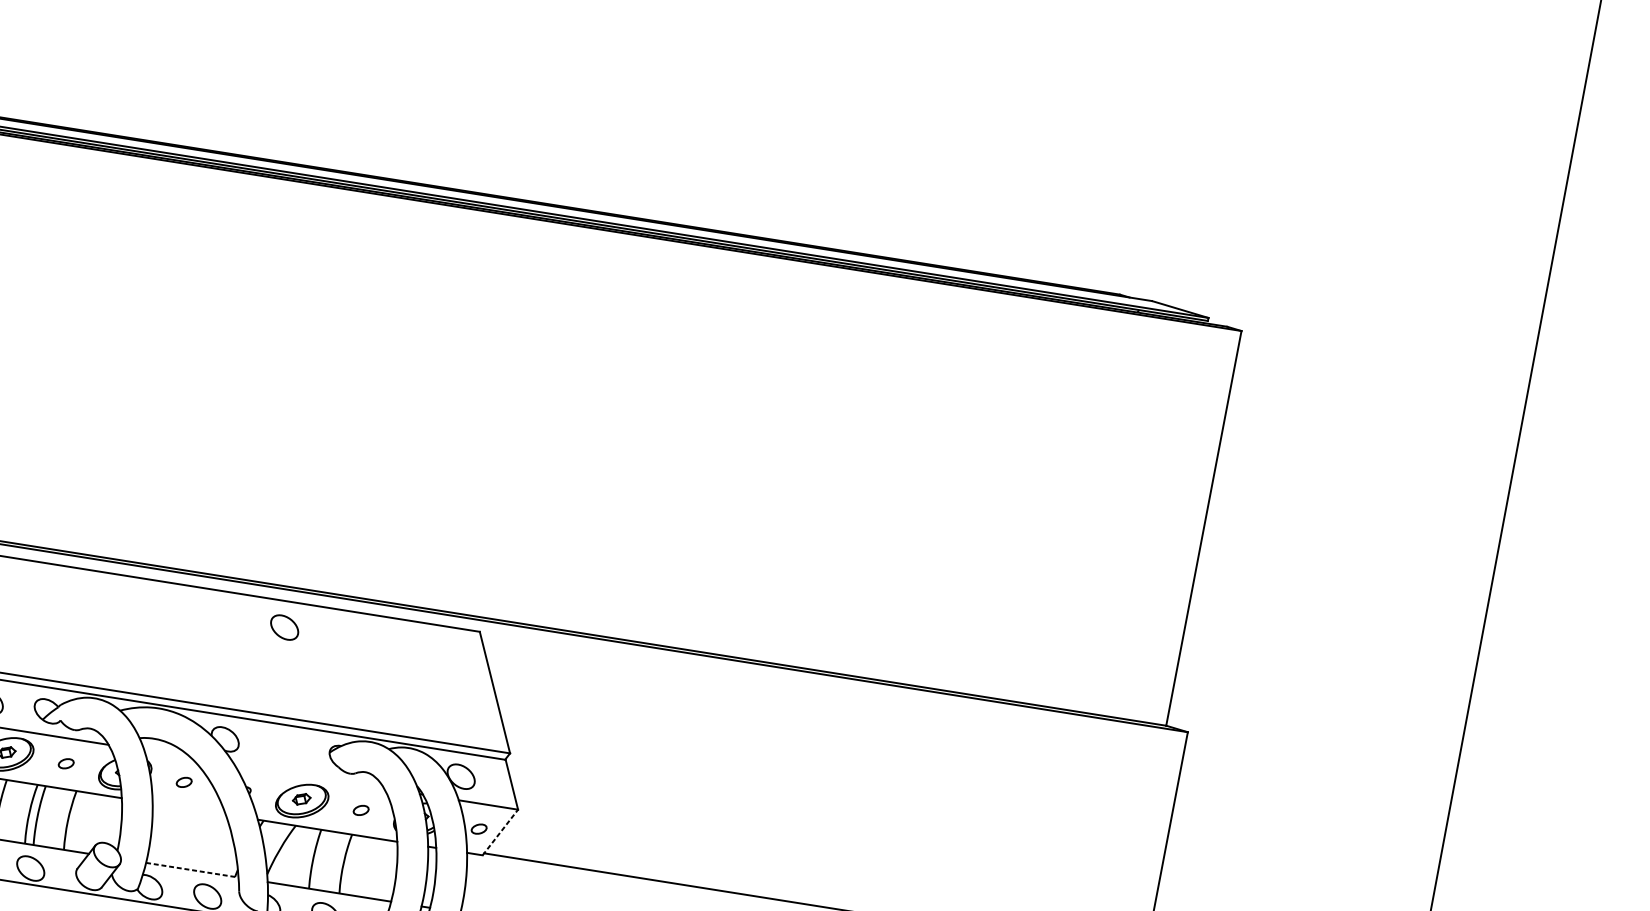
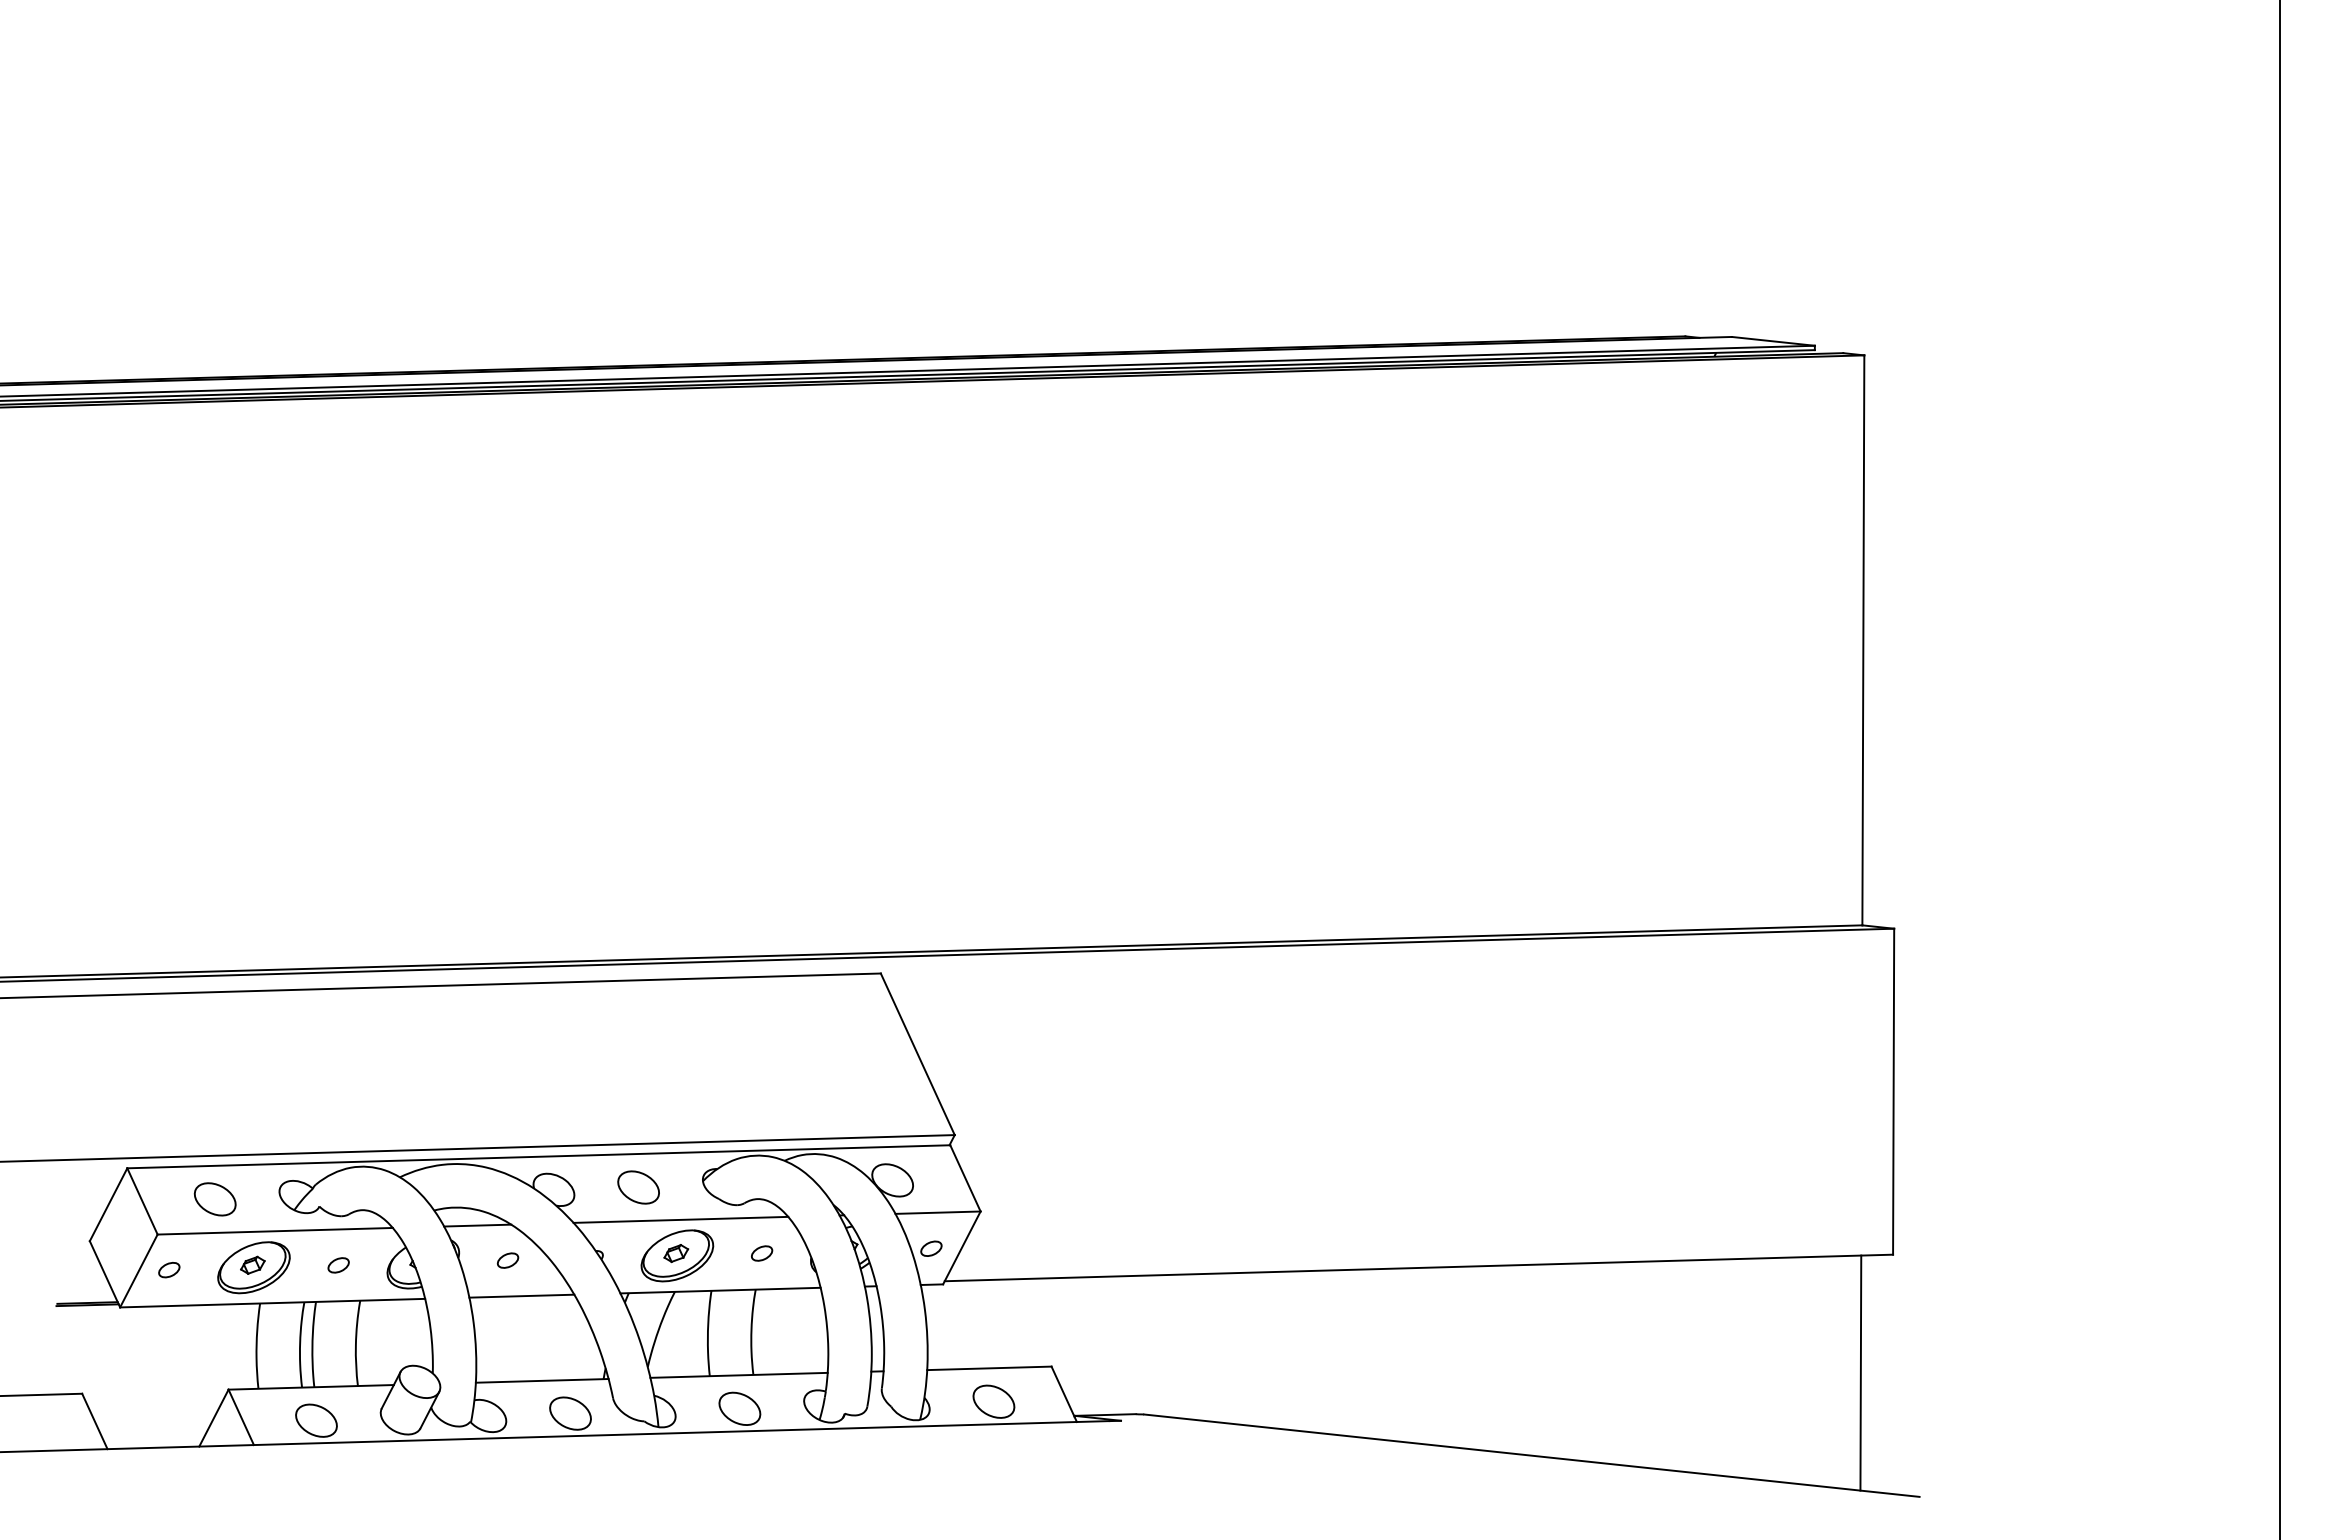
part: (284, 627) -> (638, 1187), moved
line: (167, 754) -> (477, 1225), added
line: (309, 776) -> (680, 1219), added
line: (189, 808) -> (521, 1295), added
line: (500, 832) -> (961, 1247), dashed -> solid
line: (192, 869) -> (542, 1380), dashed -> solid

